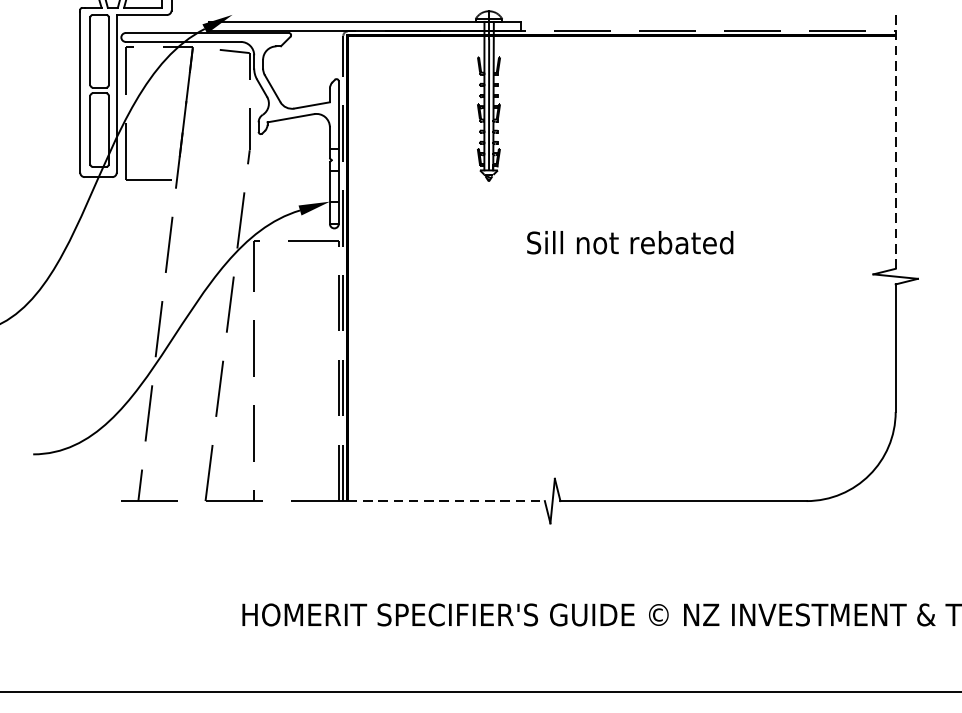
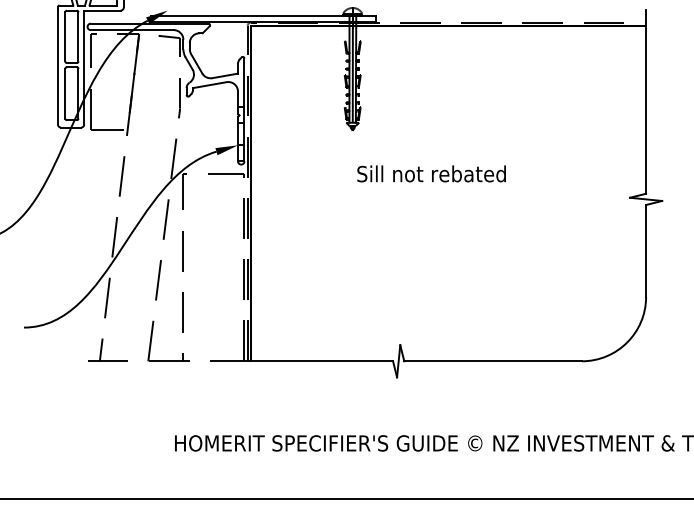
line: (896, 140) -> (646, 101), dashed -> solid
text: (630, 242) -> (431, 173), moved
line: (447, 501) -> (322, 361), dashed -> solid

